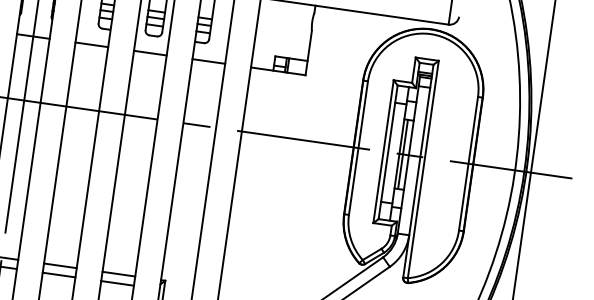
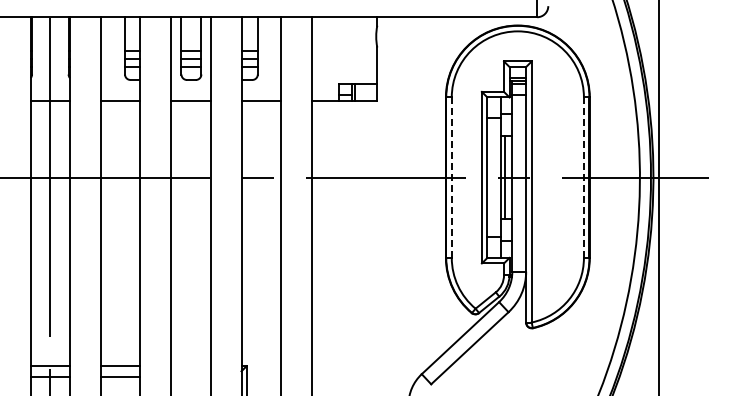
line: (358, 148) -> (451, 178), solid -> dashed
line: (468, 163) -> (583, 177), solid -> dashed
line: (118, 274) -> (190, 366), removed
line: (117, 283) -> (190, 377), removed

